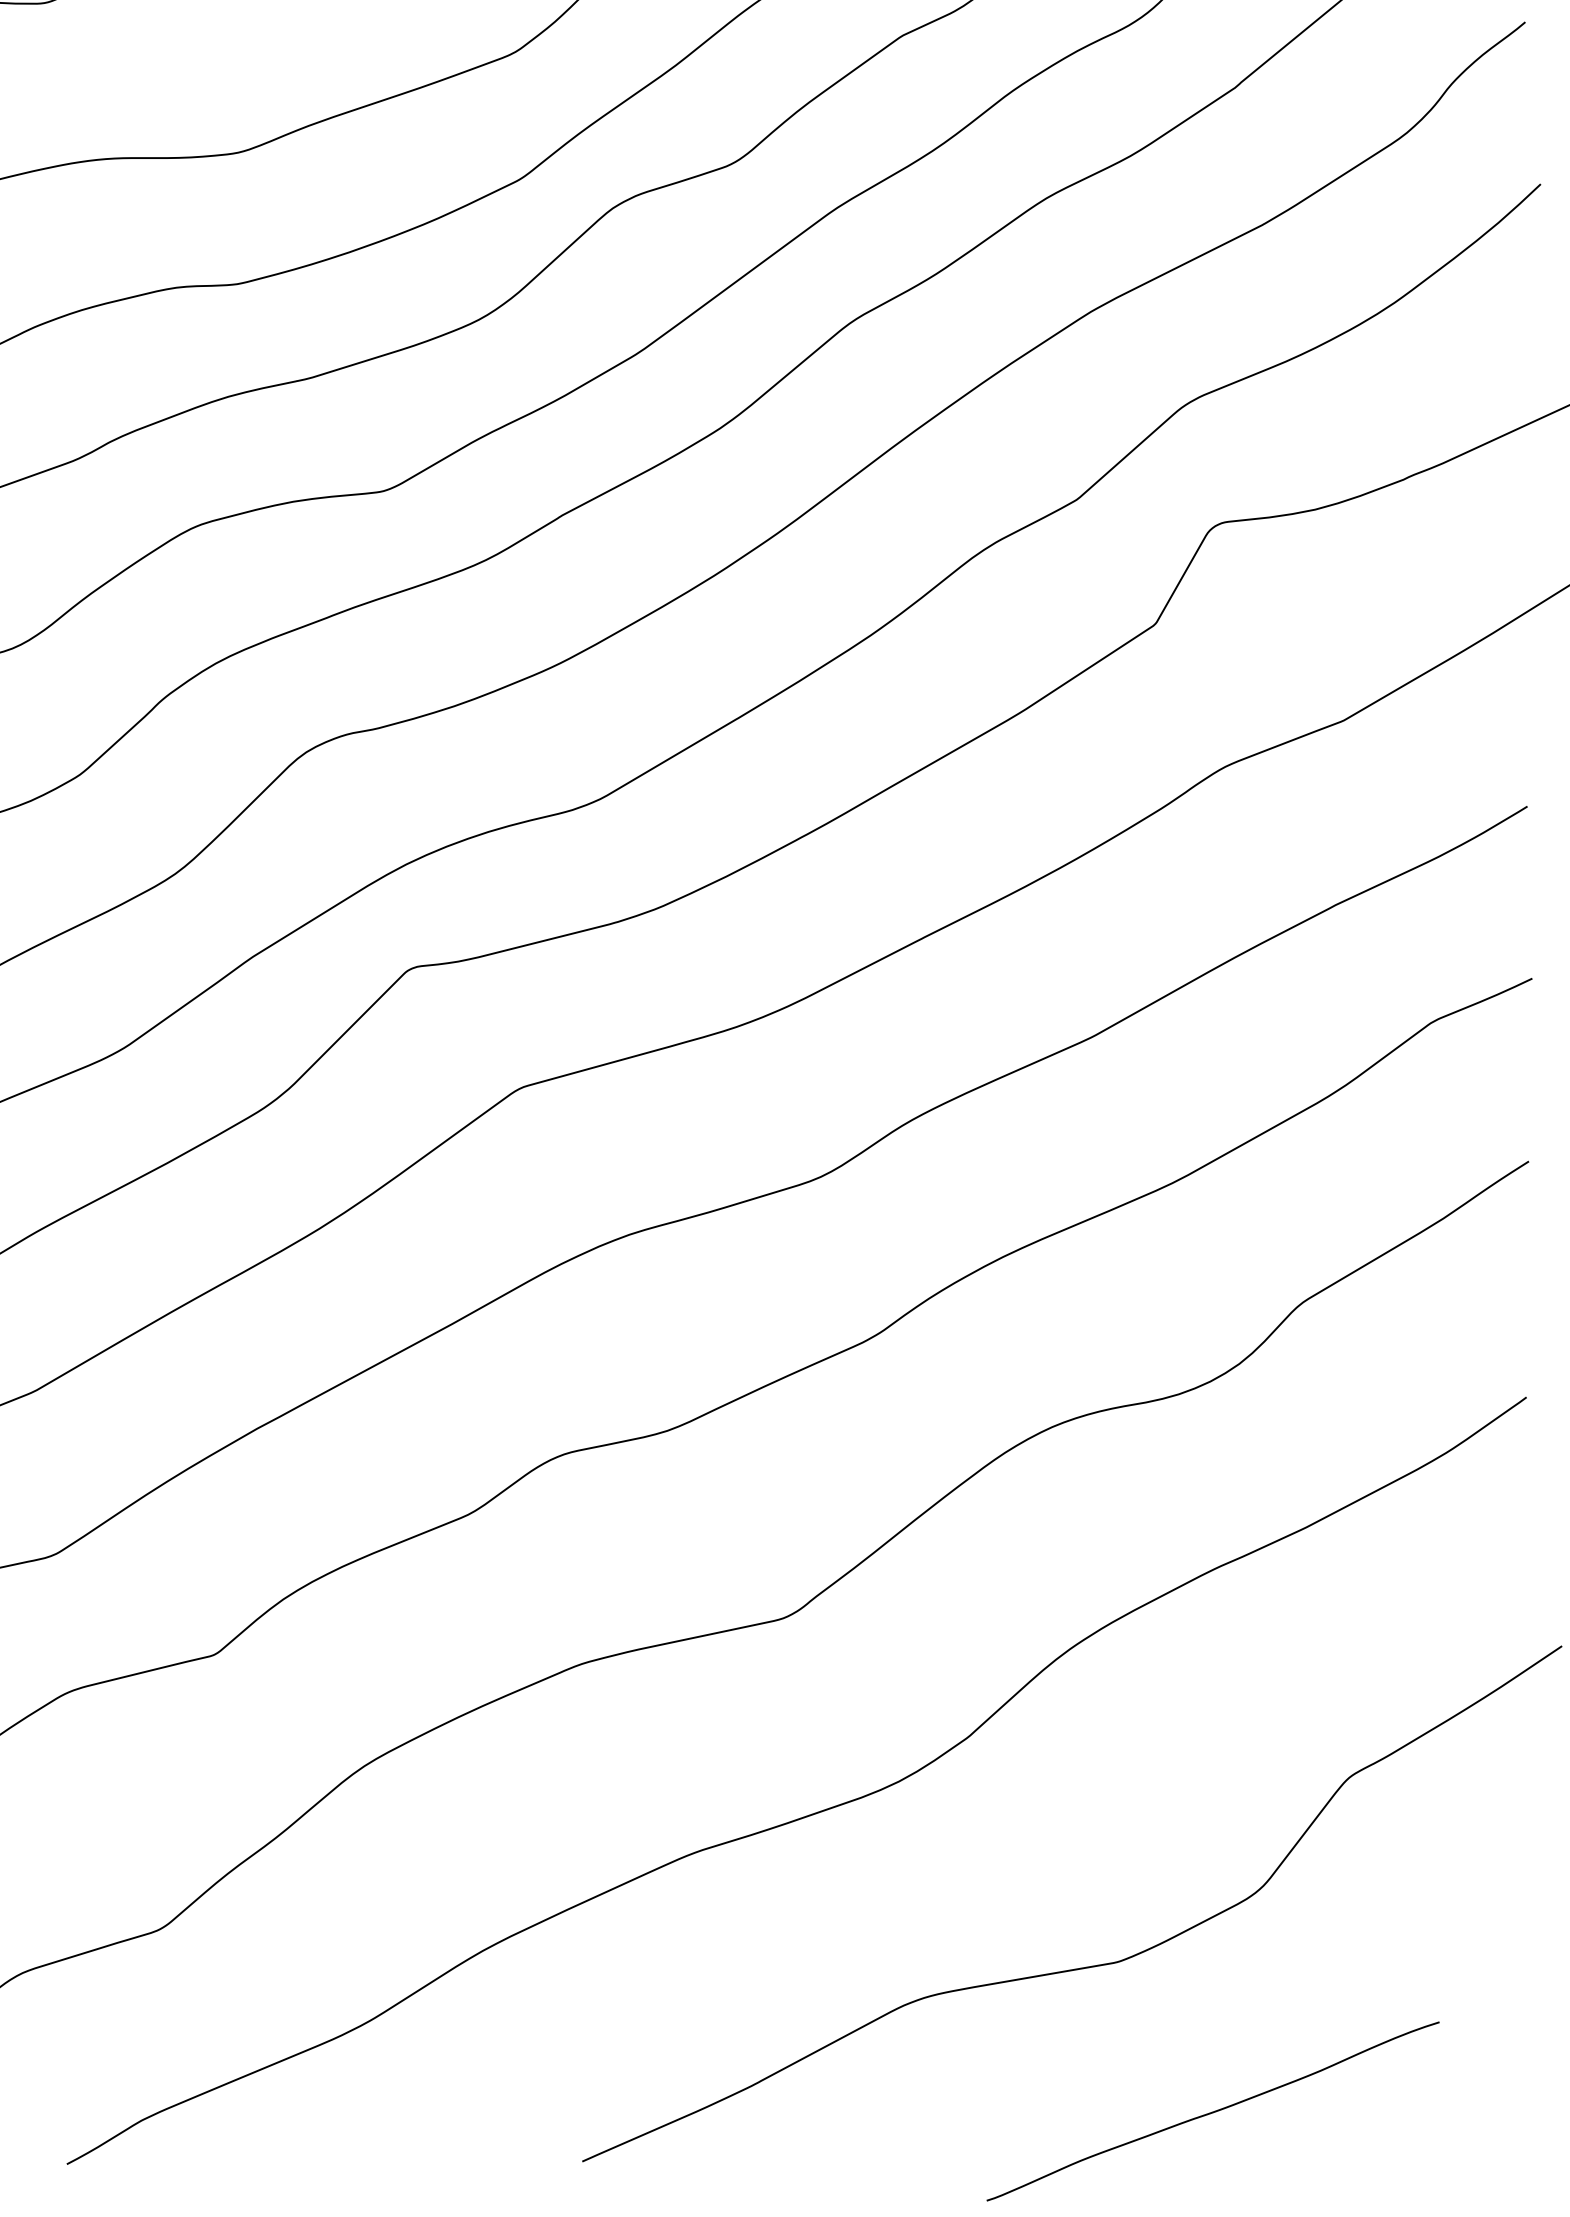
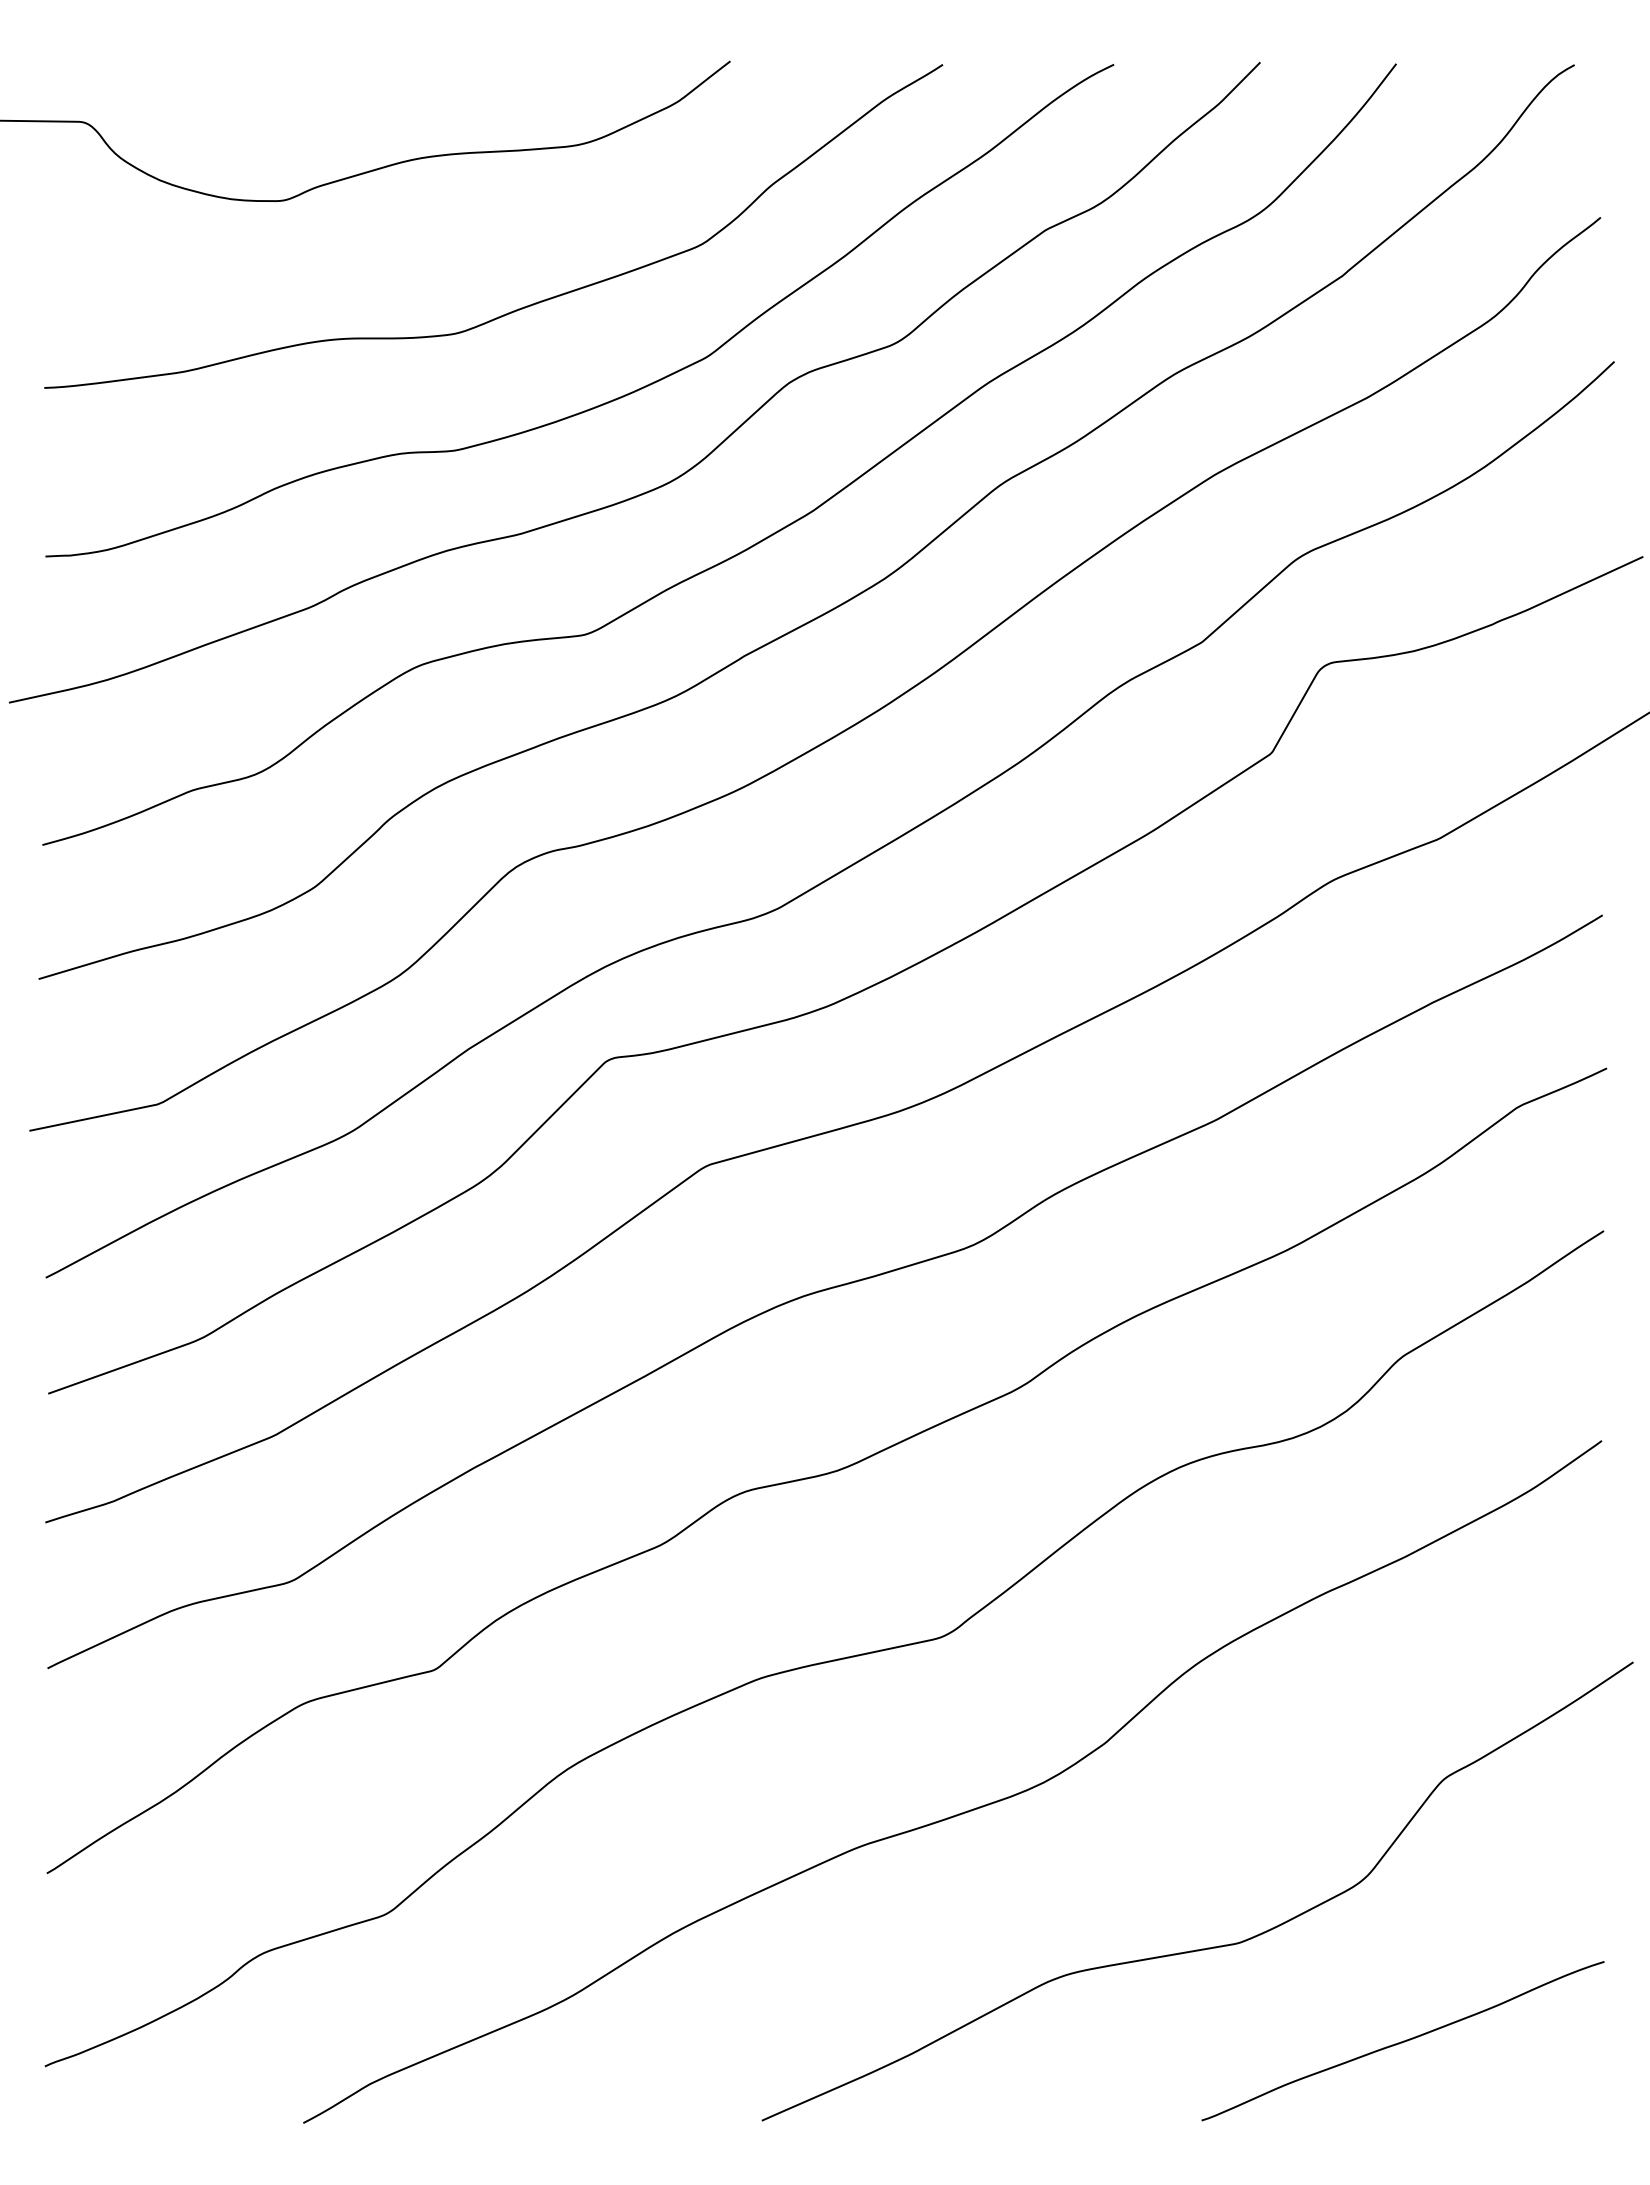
curve: (1212, 2111) -> (1402, 2041), moved

